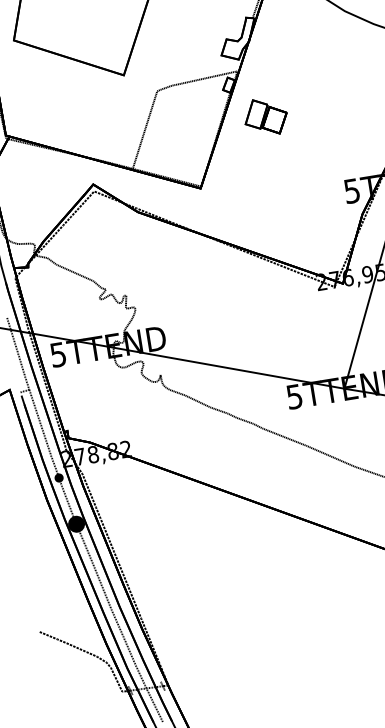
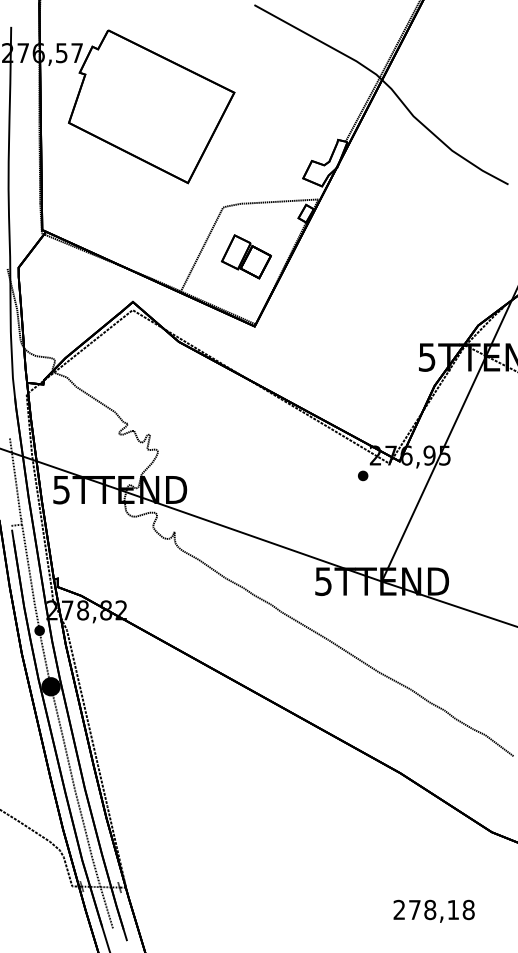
part: (265, 116) -> (245, 256), moved
part: (314, 300) -> (363, 475), added

